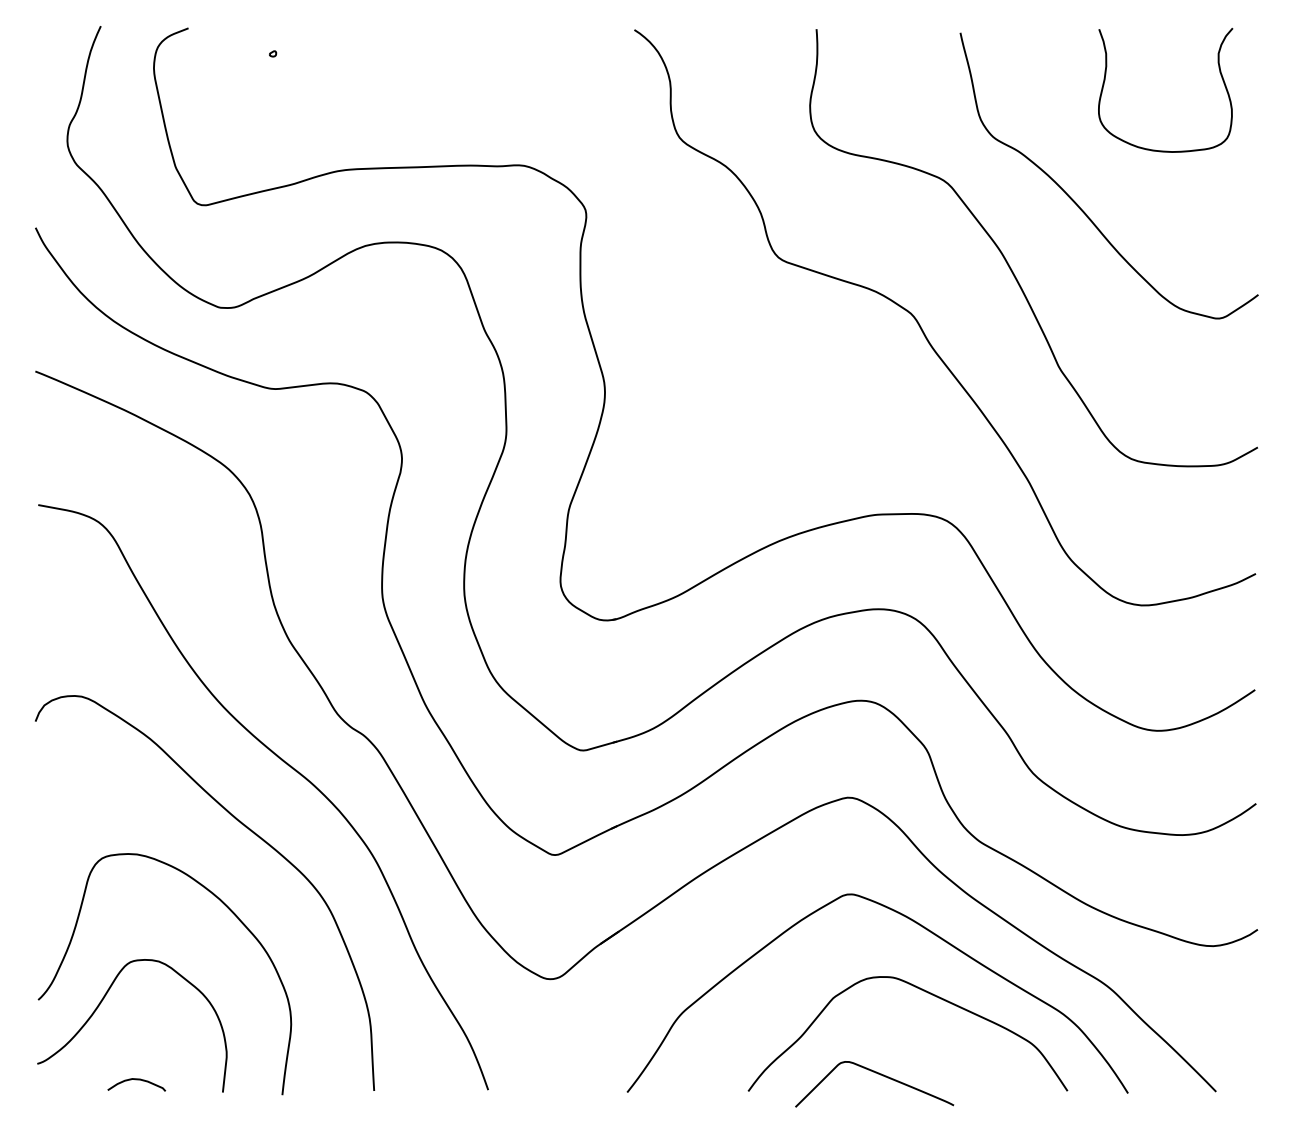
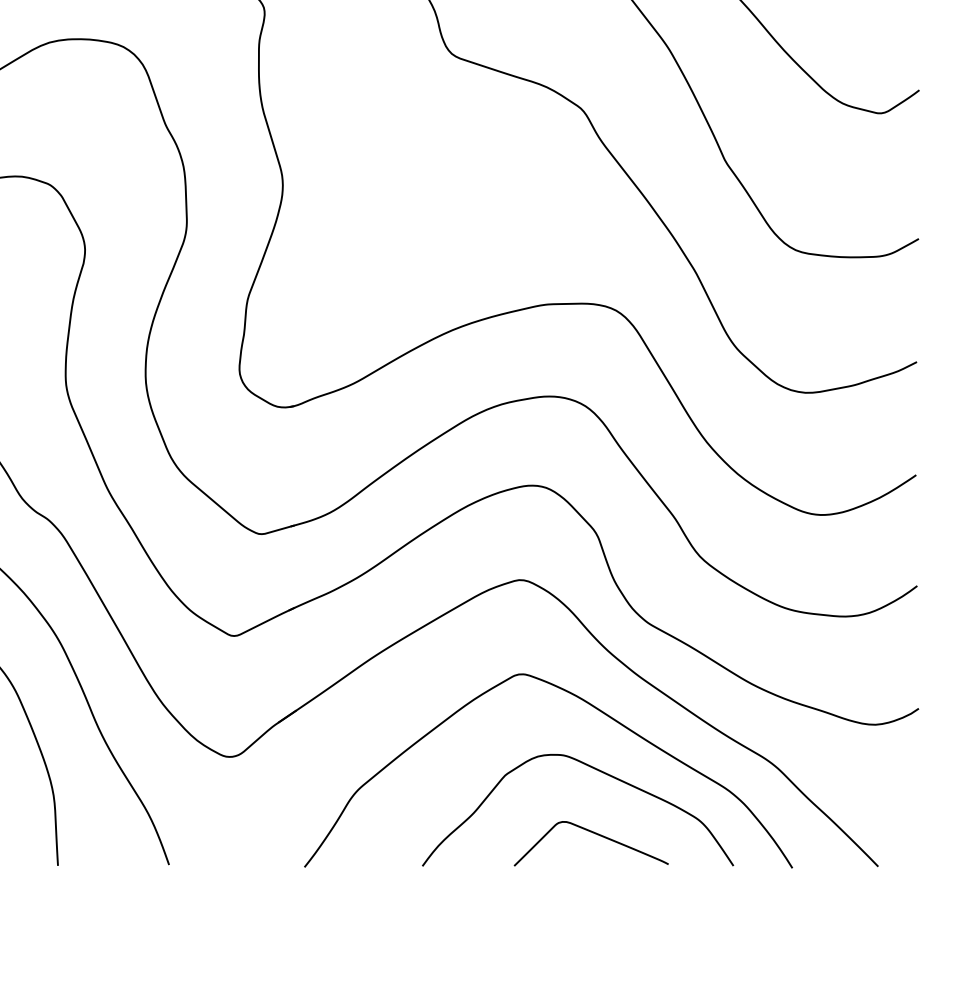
curve: (878, 1074) -> (595, 834), moved

